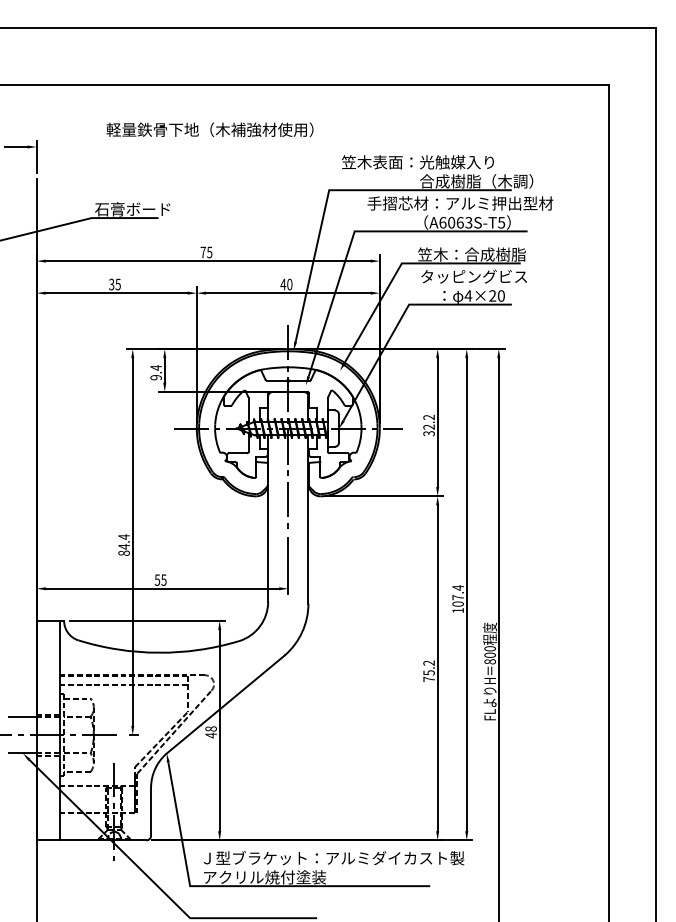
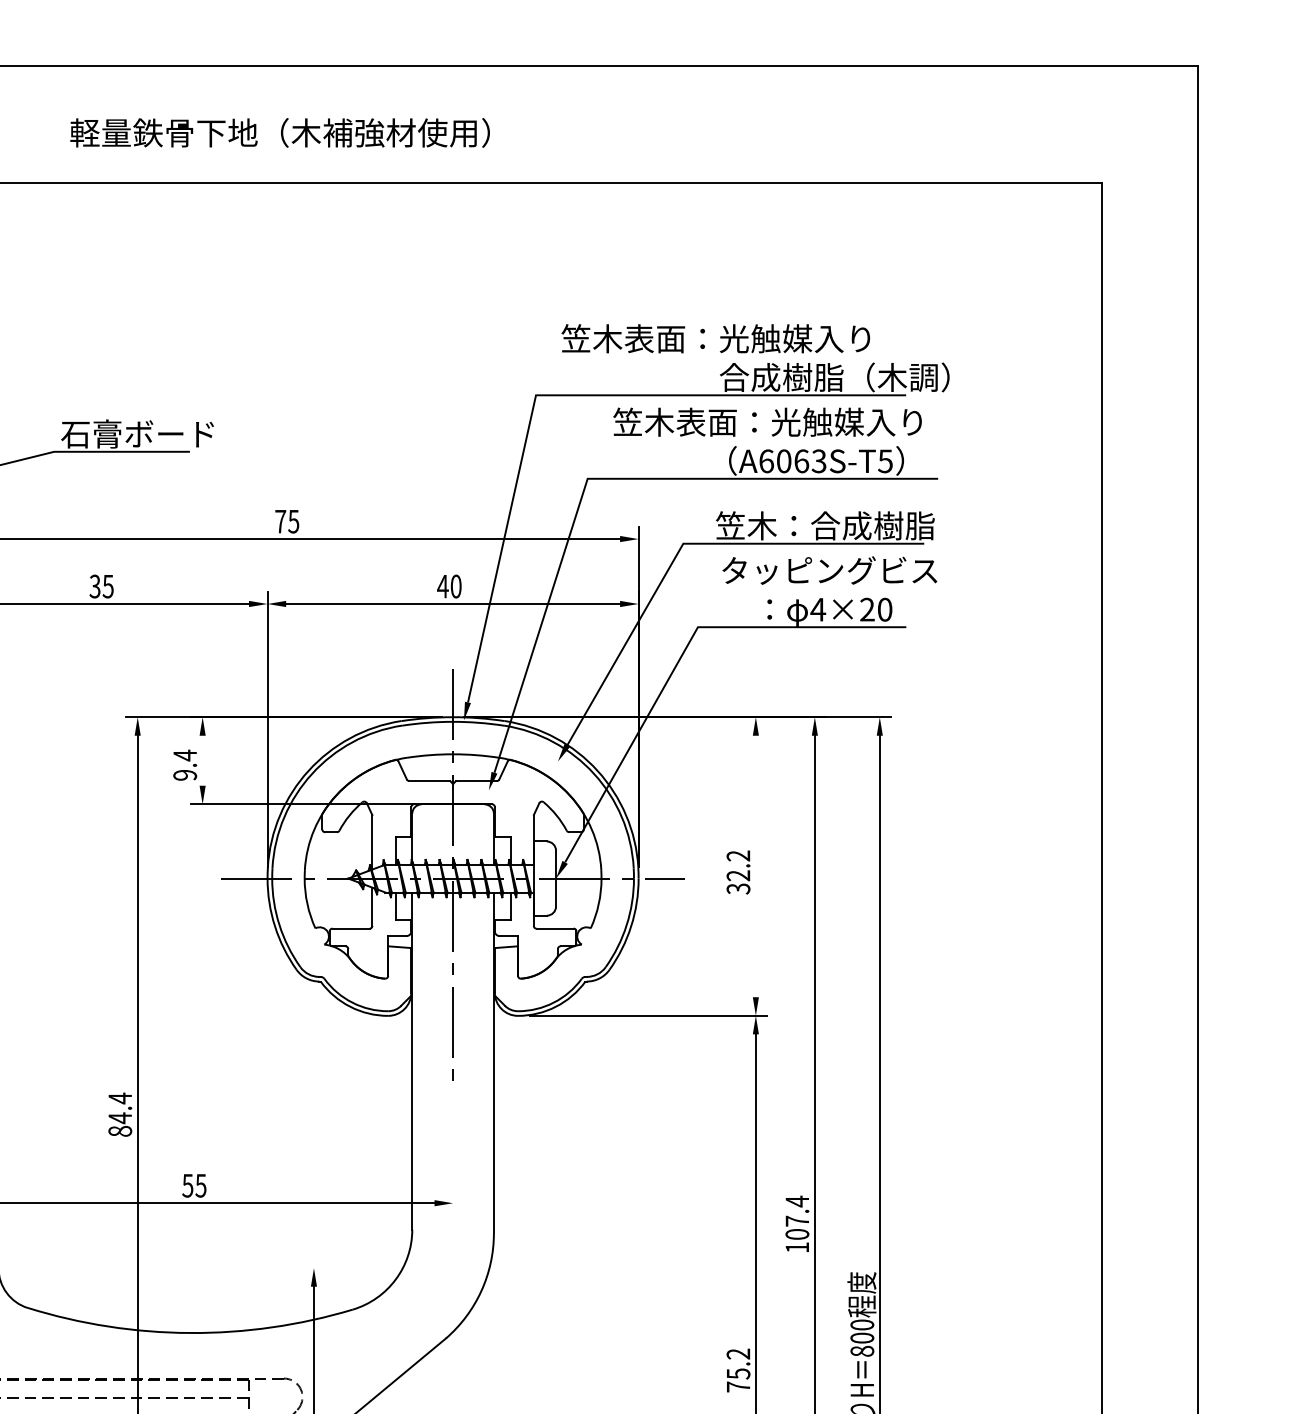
text: (209, 129) -> (279, 132), moved
text: (460, 203) -> (802, 422), 手摺芯材：アルミ押出型材 -> 笠木表面：光触媒入り
line: (164, 370) -> (202, 760), removed
line: (437, 422) -> (755, 866), removed
line: (288, 565) -> (453, 1156), removed
line: (147, 620) -> (167, 1267), removed

